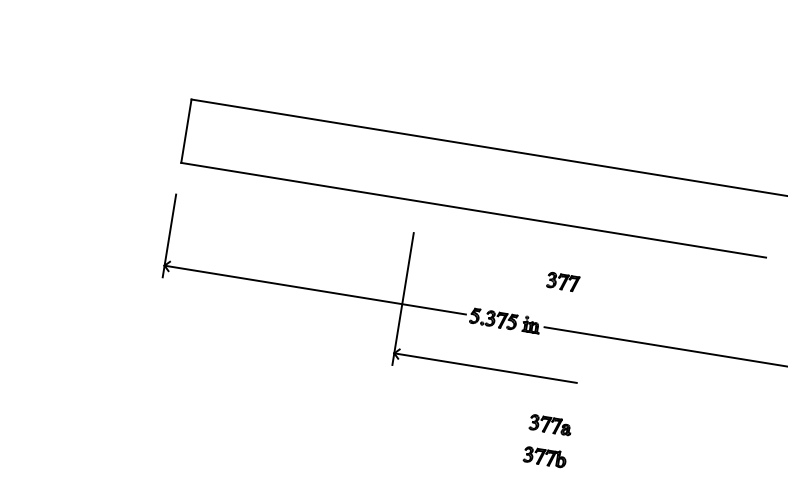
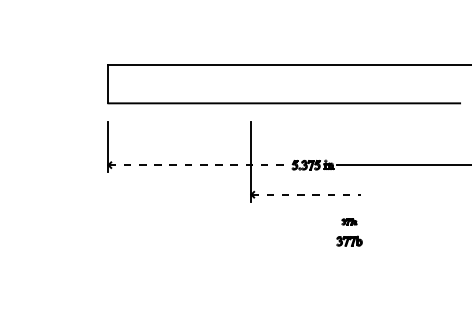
part: (563, 281) -> (343, 136), removed
line: (315, 290) -> (199, 165), solid -> dashed
line: (486, 367) -> (306, 194), solid -> dashed
part: (550, 424) -> (349, 221), size x0.6

